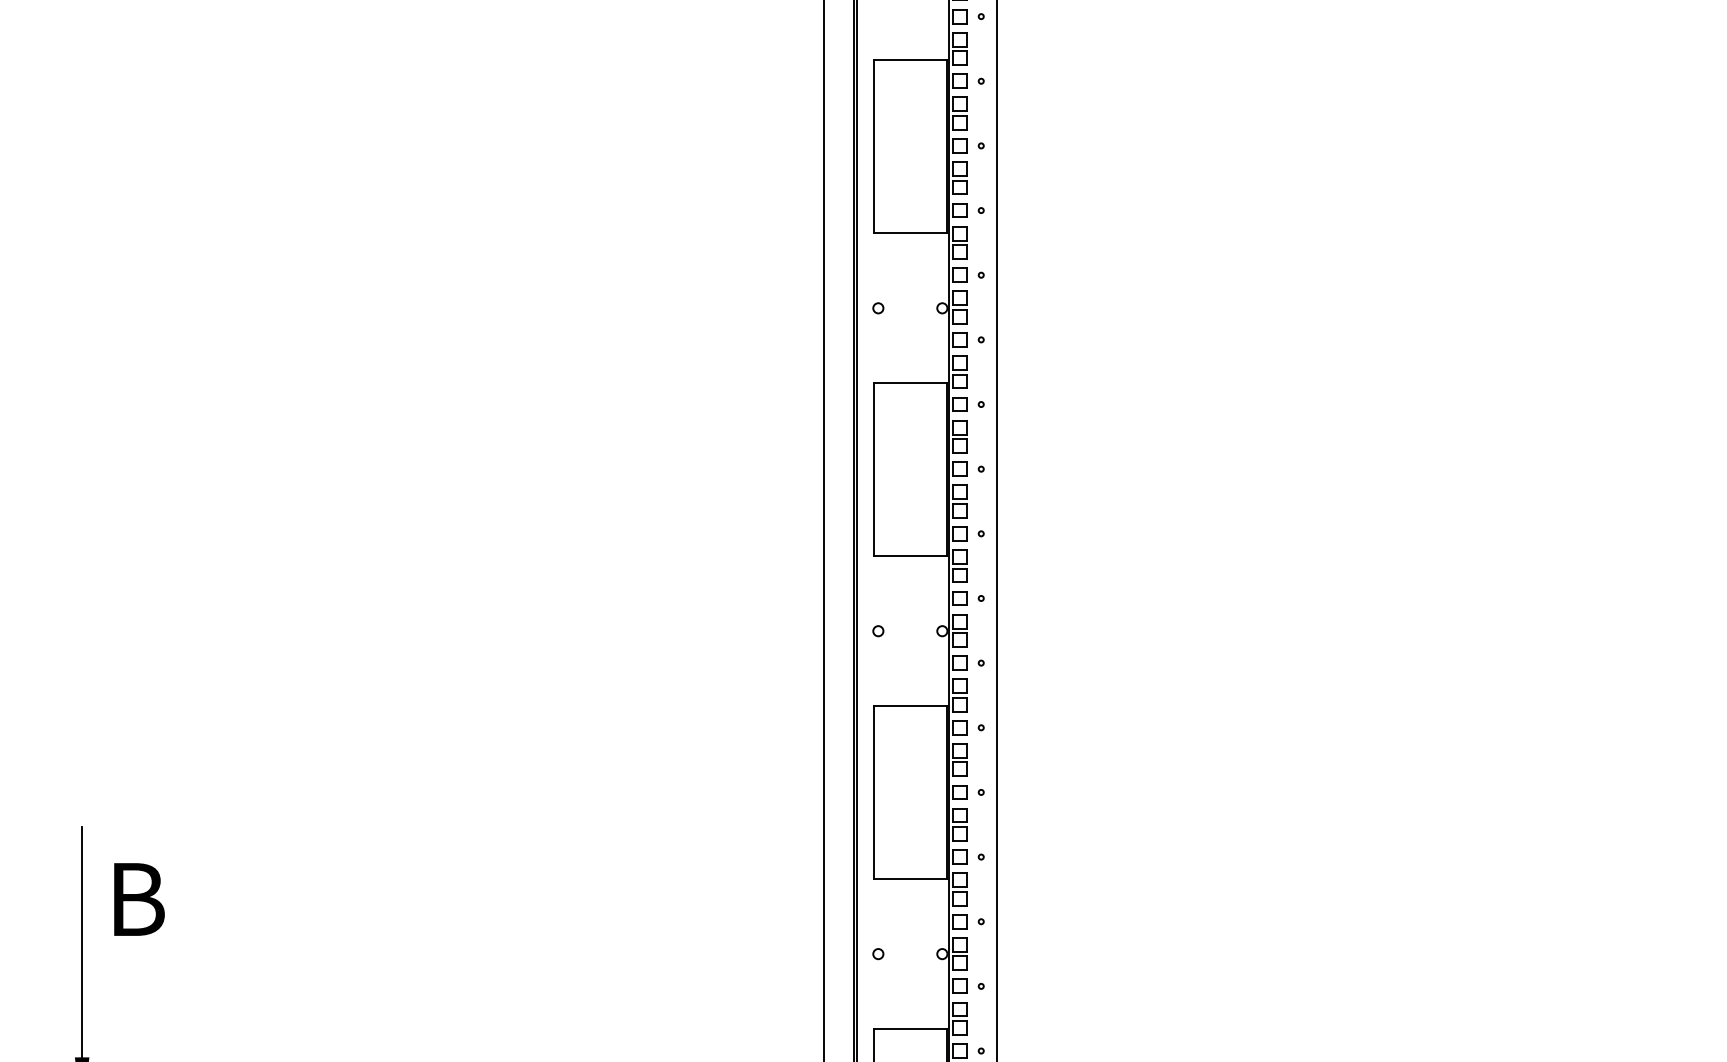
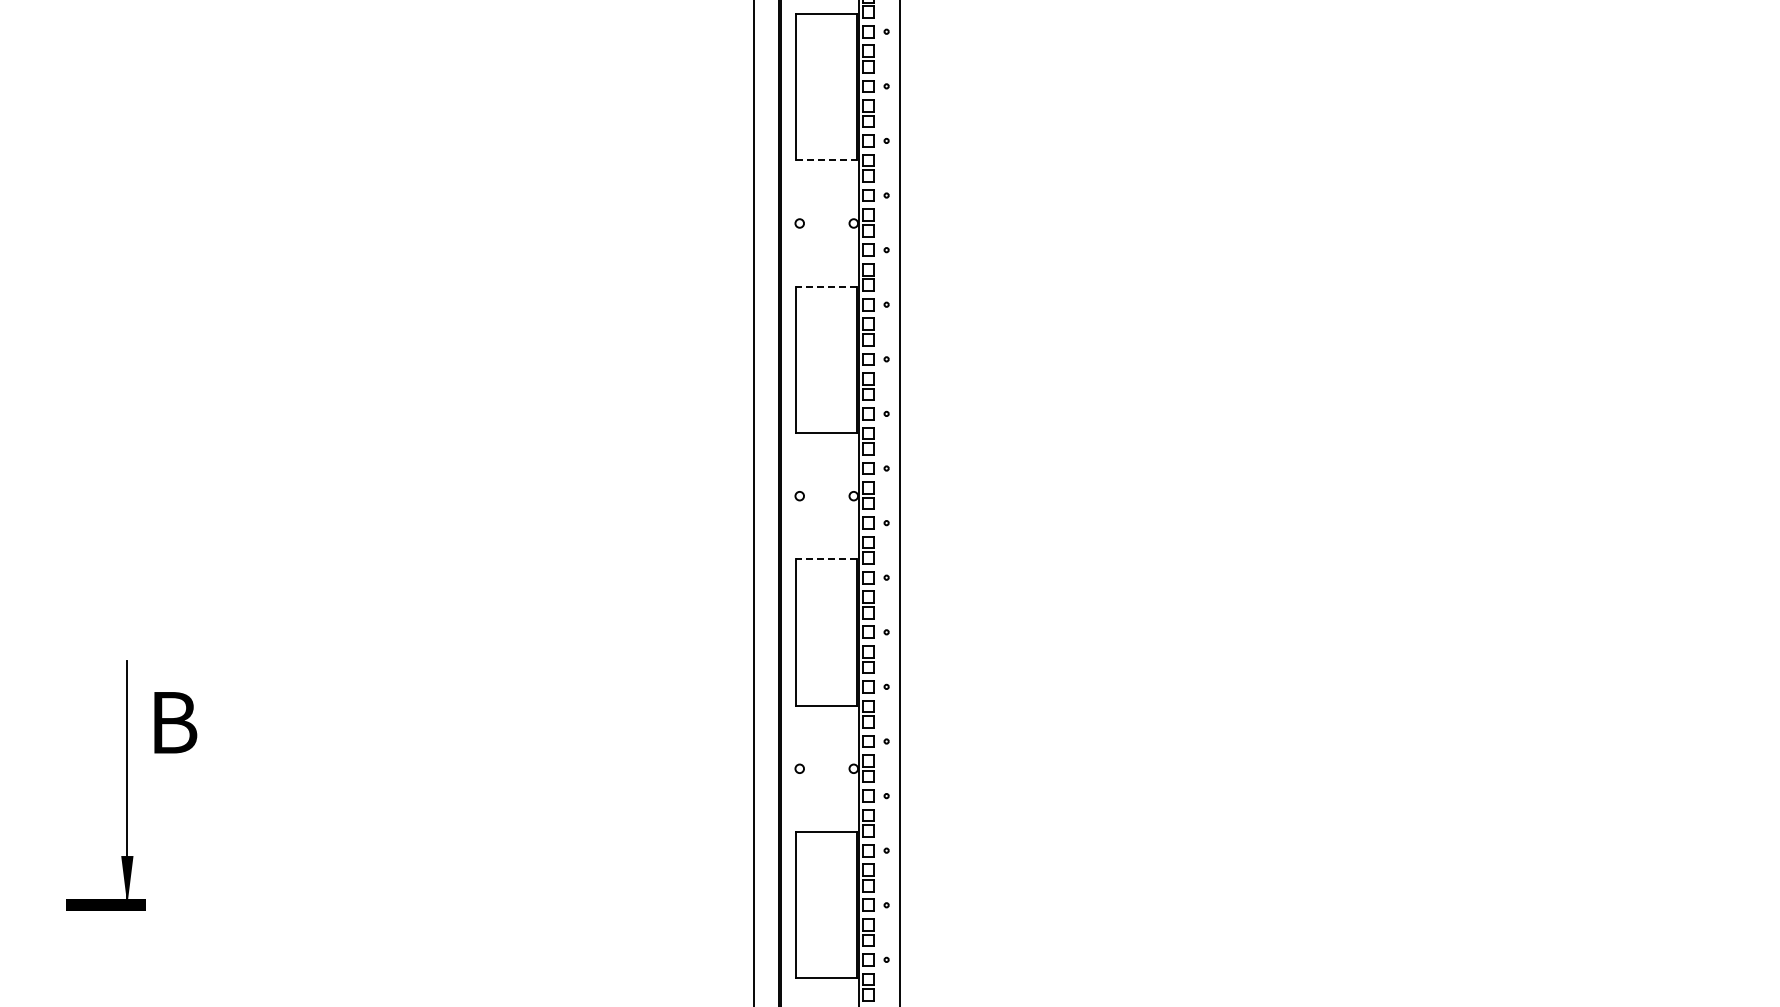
line: (910, 233) -> (826, 160), solid -> dashed
line: (910, 382) -> (826, 286), solid -> dashed
line: (910, 706) -> (826, 559), solid -> dashed

